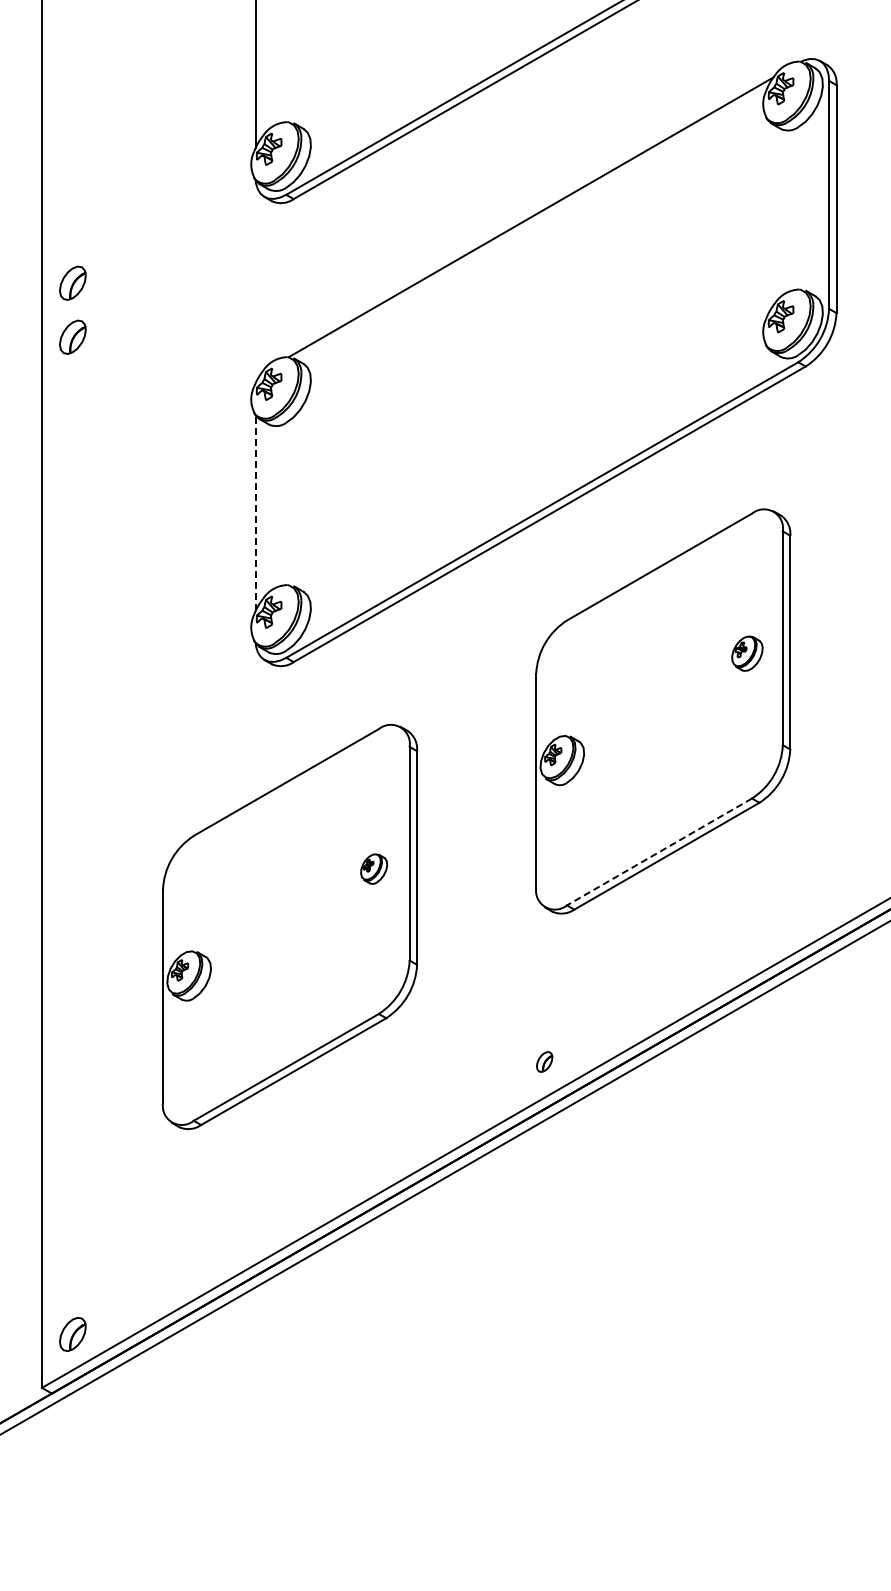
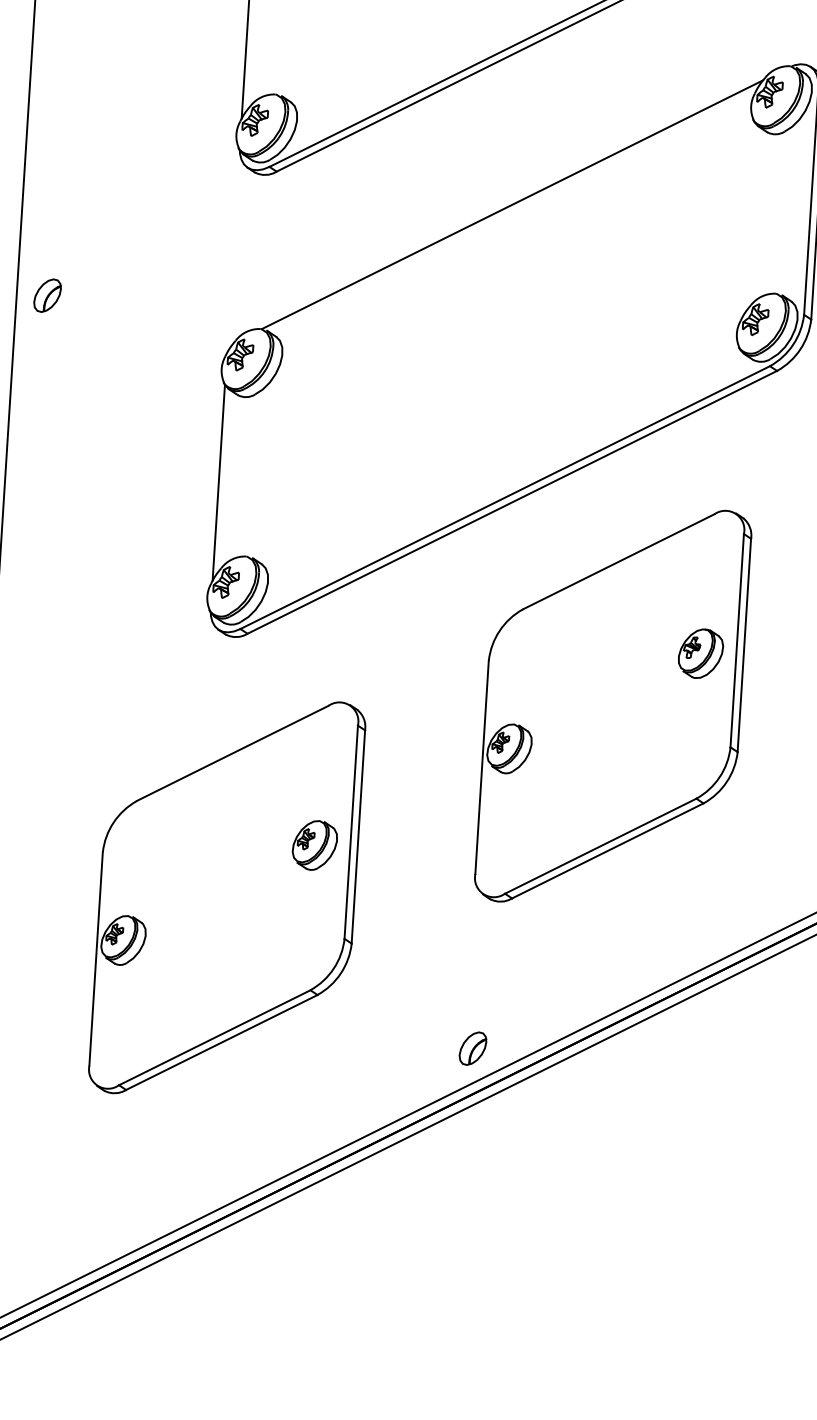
part: (72, 282) -> (50, 241), removed
line: (255, 513) -> (218, 483), dashed -> solid
part: (747, 653) -> (701, 653), size x1.43
line: (659, 851) -> (600, 845), dashed -> solid
part: (373, 868) -> (314, 844), size x1.67
part: (544, 1061) -> (472, 1048), size x1.67

